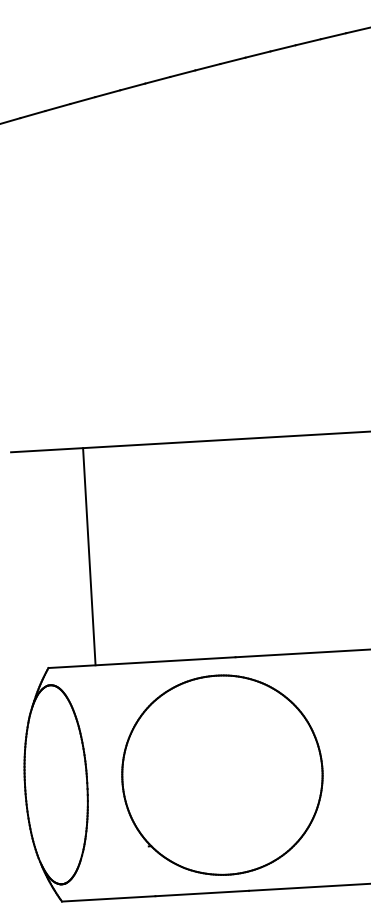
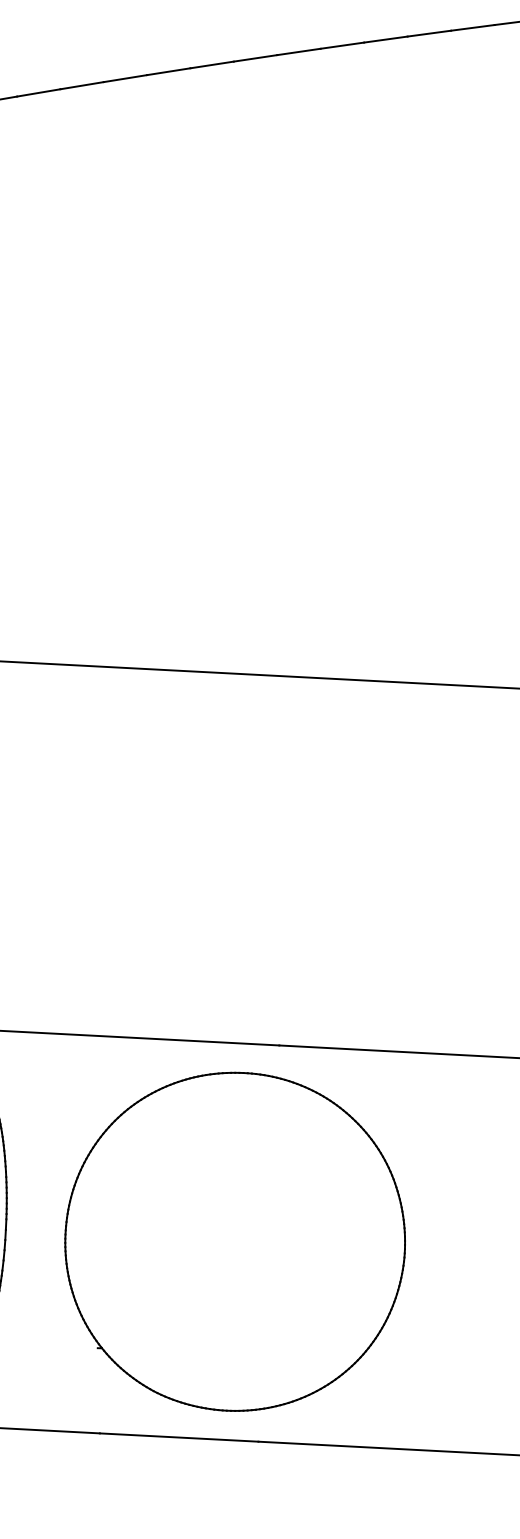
line: (89, 556) -> (51, 848), removed

